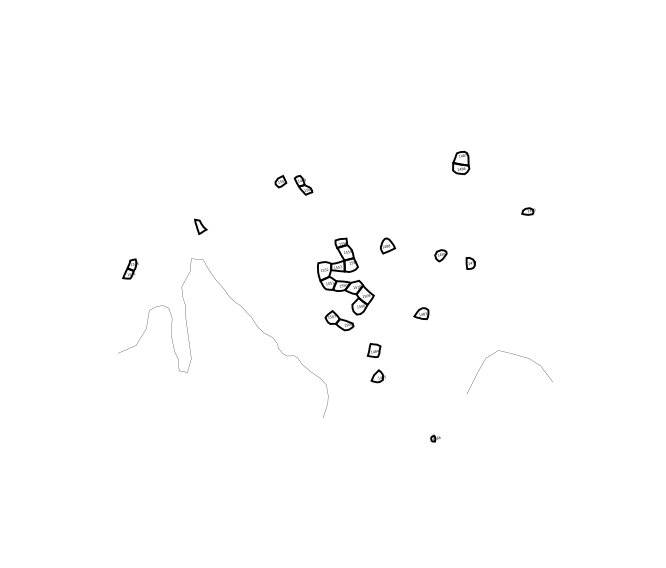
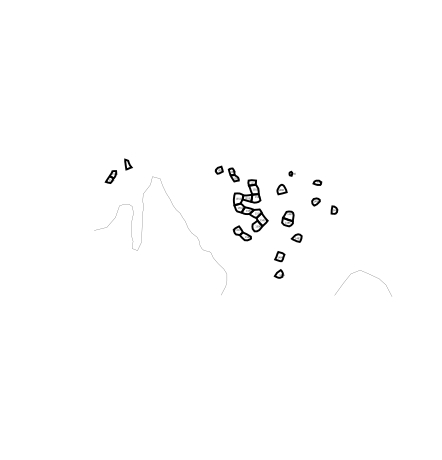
part: (460, 162) -> (287, 218), moved
part: (292, 184) -> (226, 173), moved
part: (527, 211) -> (317, 182), moved
part: (201, 226) -> (128, 164), moved
curve: (510, 353) -> (367, 273), moved
part: (375, 362) -> (279, 264), moved
part: (434, 438) -> (291, 173), moved

